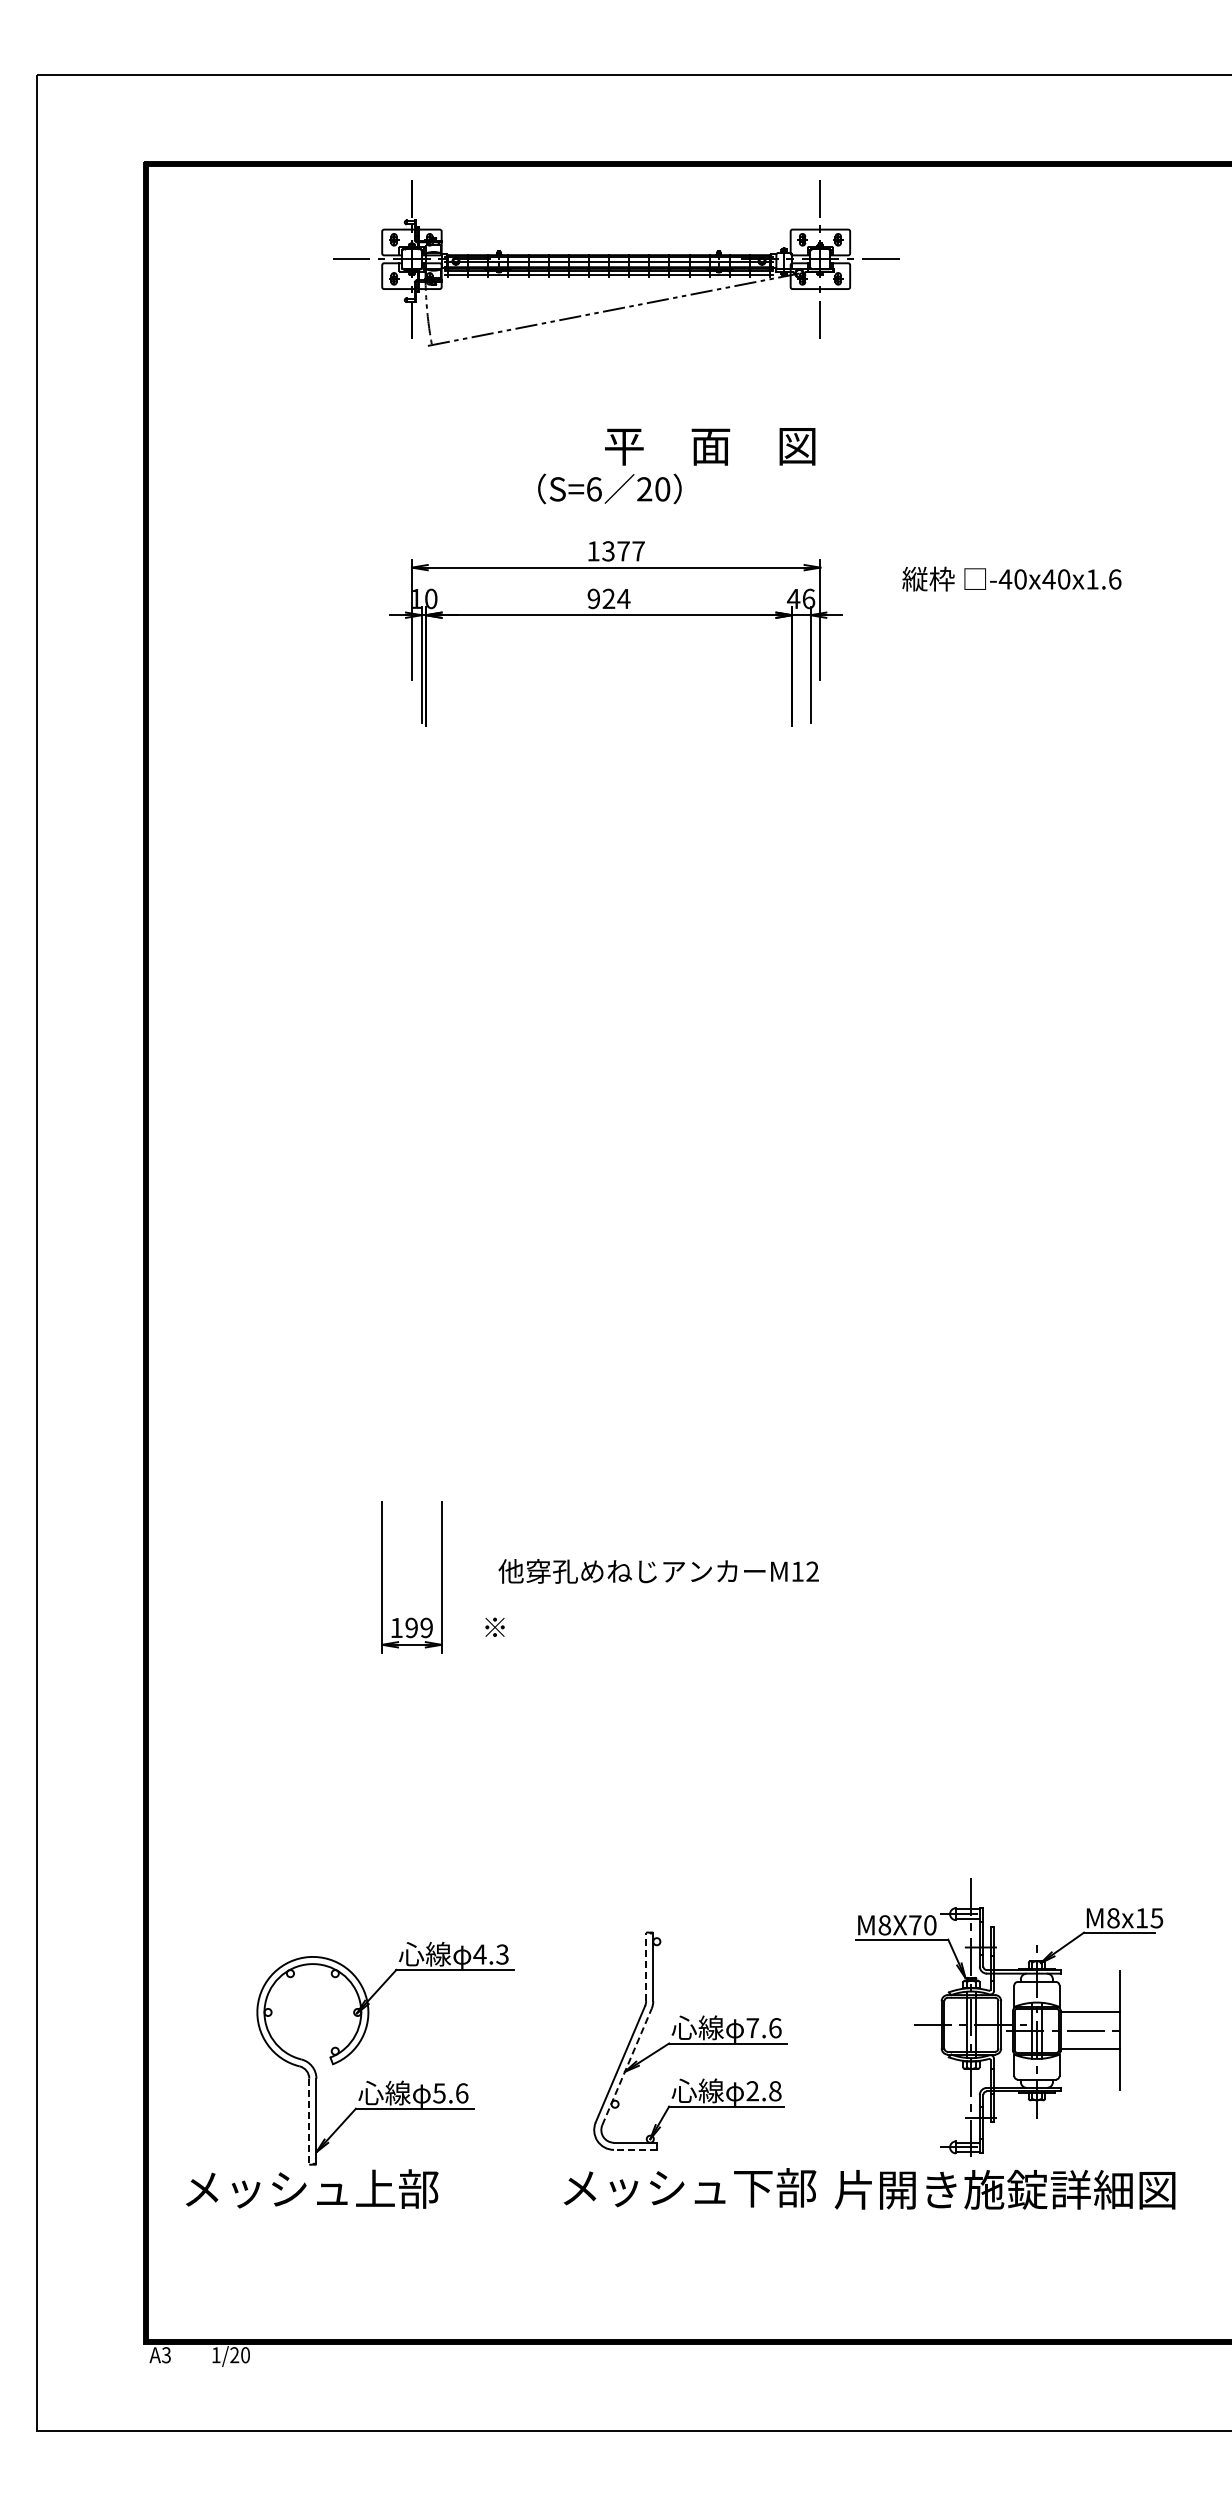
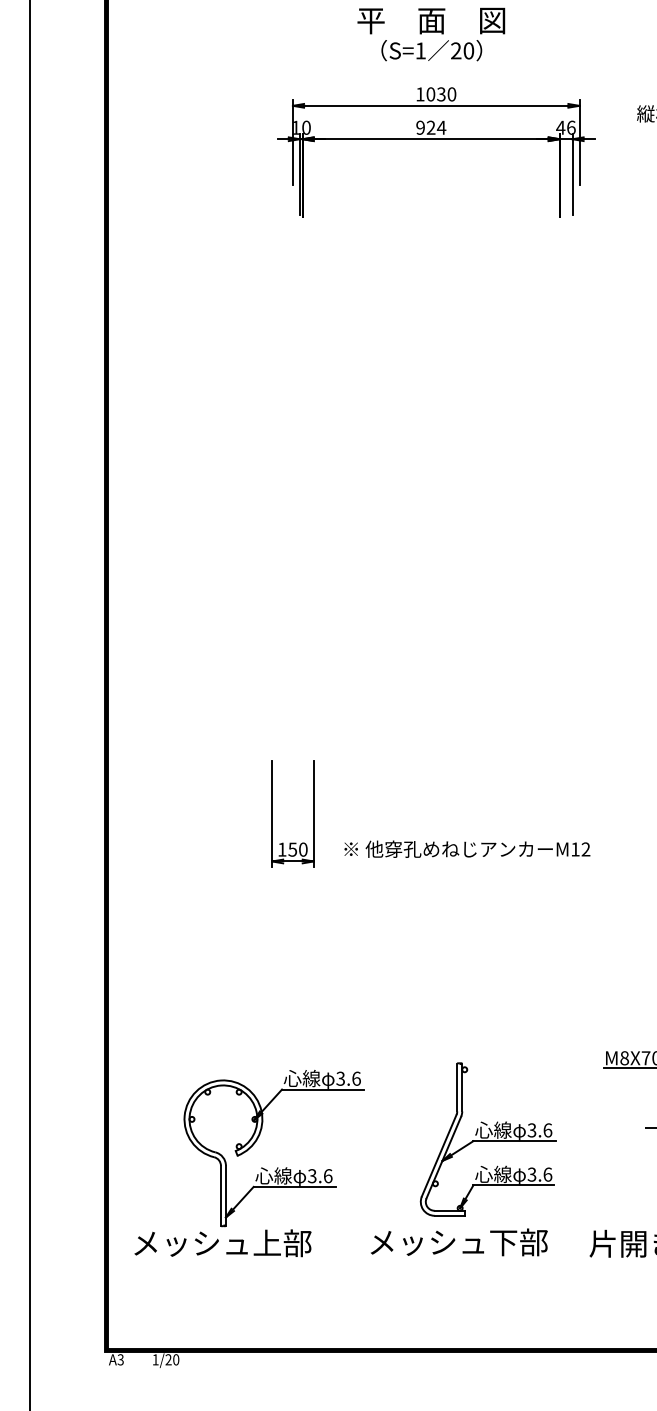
text: (710, 446) -> (431, 20), moved
text: (594, 489) -> (421, 51), S=6 -> S=1
text: (623, 551) -> (441, 94), 1377 -> 1030
text: (658, 1571) -> (477, 849), moved
text: (418, 1627) -> (297, 849), 199 -> 150
text: (490, 1954) -> (348, 1078), 4.3 -> 3.6
line: (646, 1966) -> (457, 1087), dashed -> solid
text: (752, 2028) -> (531, 1130), 7.6 -> 3.6
line: (627, 2066) -> (444, 1157), dashed -> solid
text: (763, 2091) -> (539, 1174), 2.8 -> 3.6
text: (439, 2093) -> (312, 1176), 5.6 -> 3.6
line: (309, 2121) -> (221, 1195), dashed -> solid
line: (635, 2149) -> (449, 1215), dashed -> solid
text: (689, 2187) -> (458, 1242), moved

